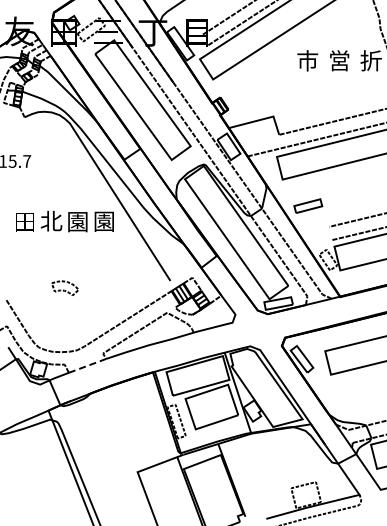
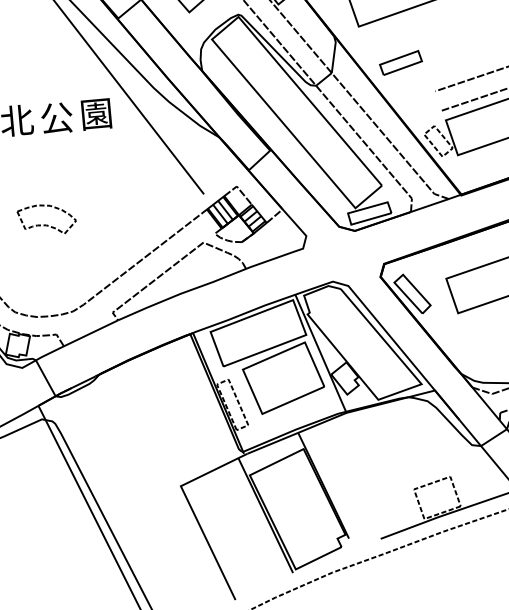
text: (77, 221) -> (56, 117), 園 -> 公
part: (64, 287) -> (45, 218), size x1.43
line: (87, 365) -> (90, 332), dashed -> solid

